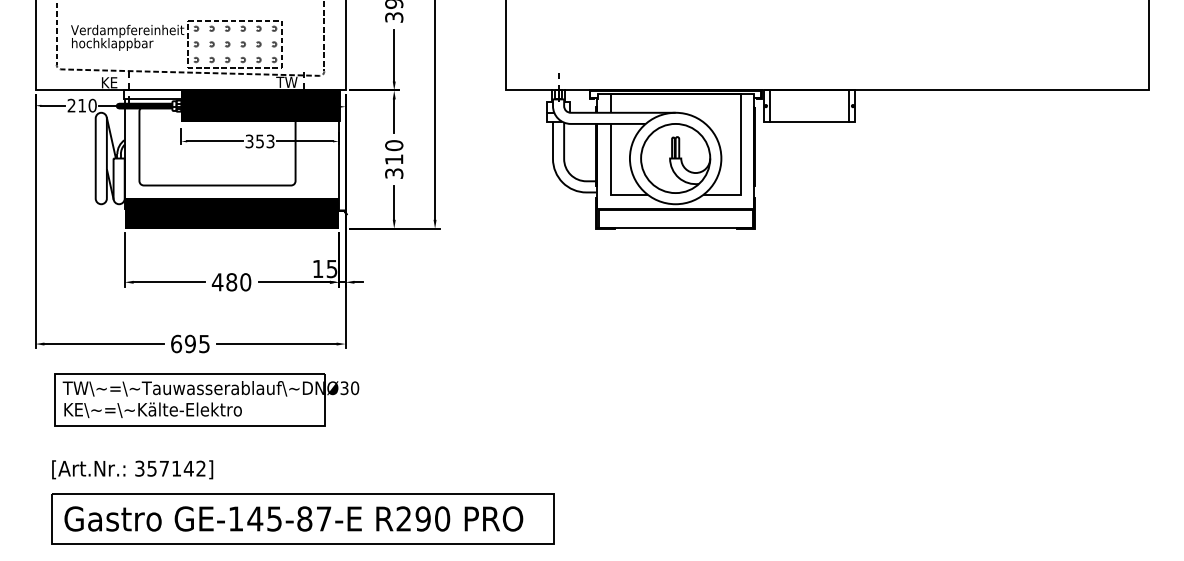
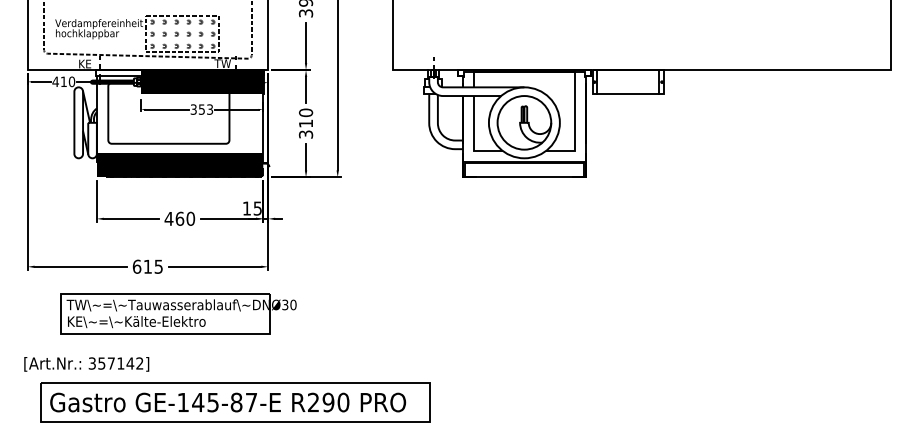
text: (71, 105) -> (55, 81), 210 -> 410
text: (231, 282) -> (179, 219), 480 -> 460
text: (190, 343) -> (147, 266), 695 -> 615
part: (206, 399) -> (178, 313), moved
text: (132, 469) -> (86, 364), moved

